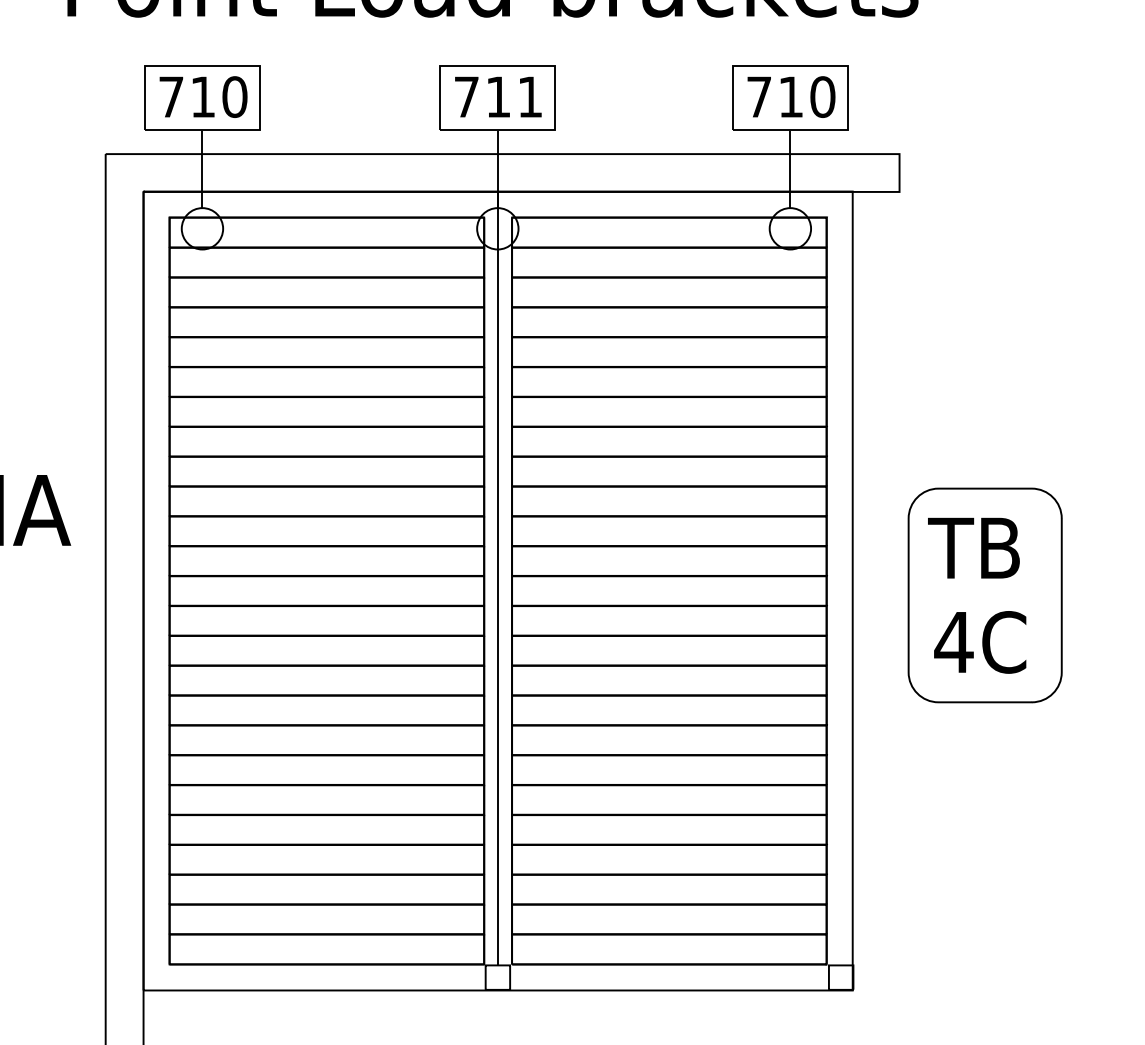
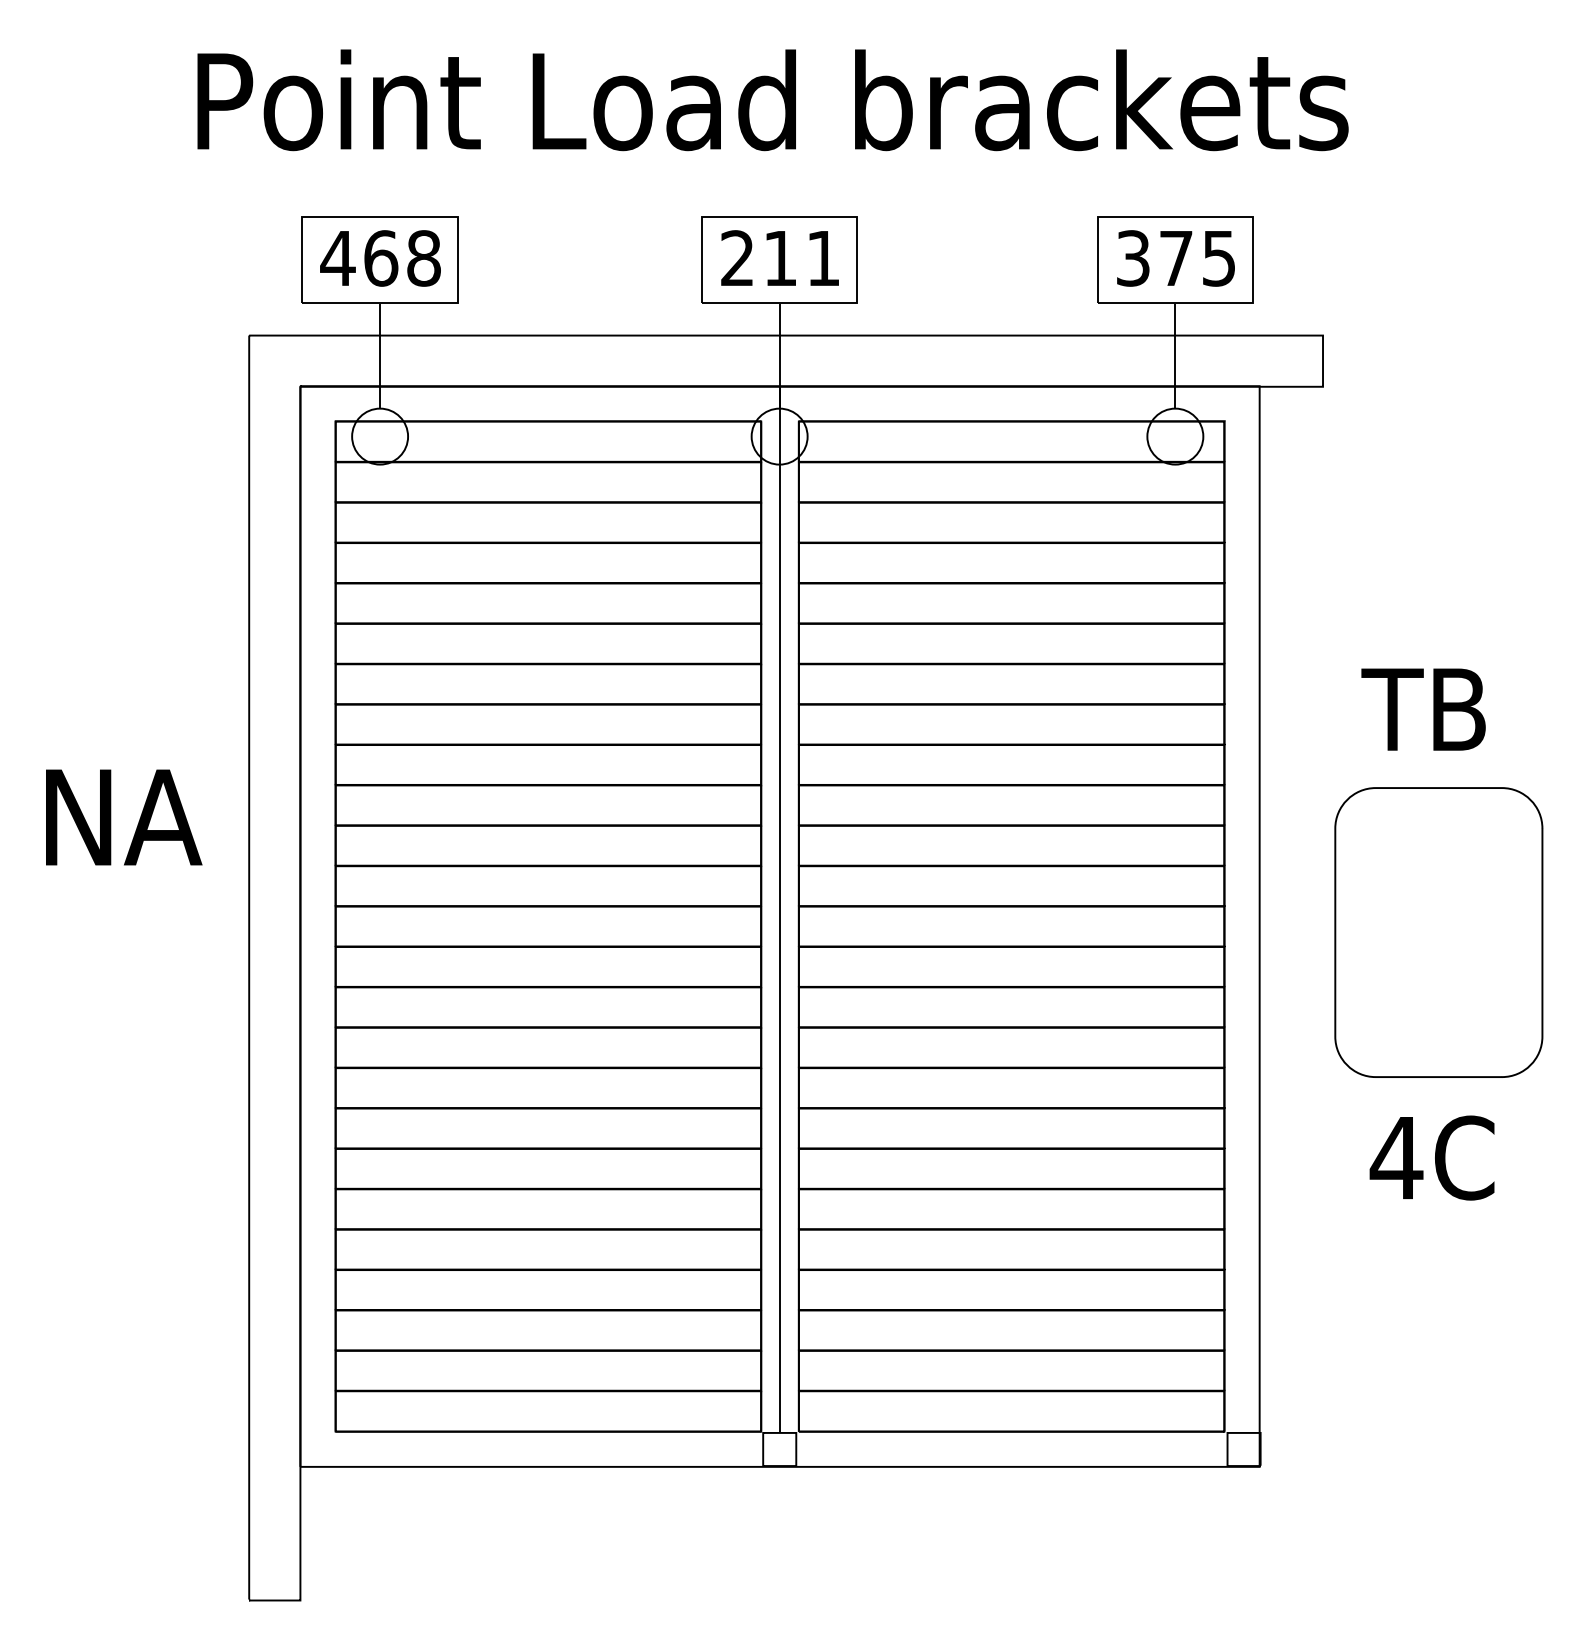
text: (466, 96) -> (737, 257), 711 -> 211
text: (202, 97) -> (380, 258), 710 -> 468
text: (791, 97) -> (1176, 258), 710 -> 375
text: (973, 548) -> (1423, 709), moved
text: (979, 641) -> (1431, 1157), moved

